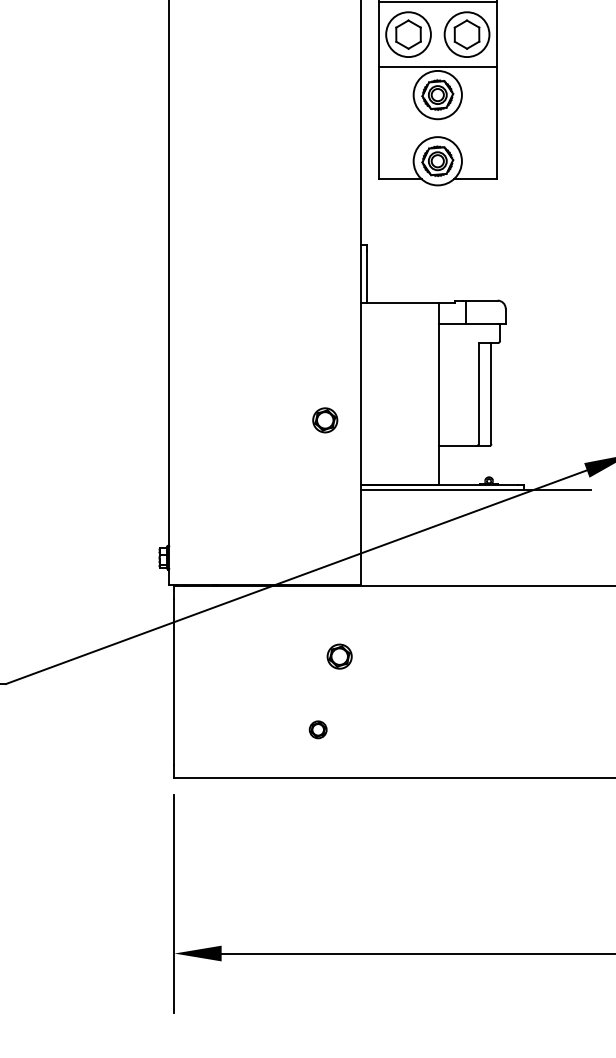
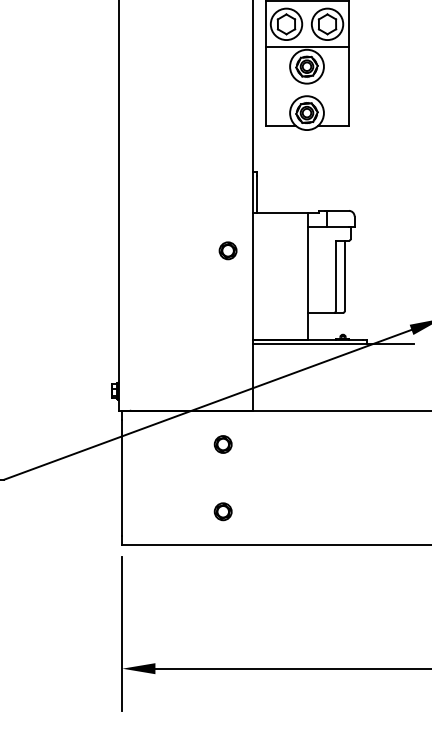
part: (324, 419) -> (227, 250), moved
part: (338, 656) -> (222, 444), moved
part: (317, 729) -> (222, 511), size x1.43

